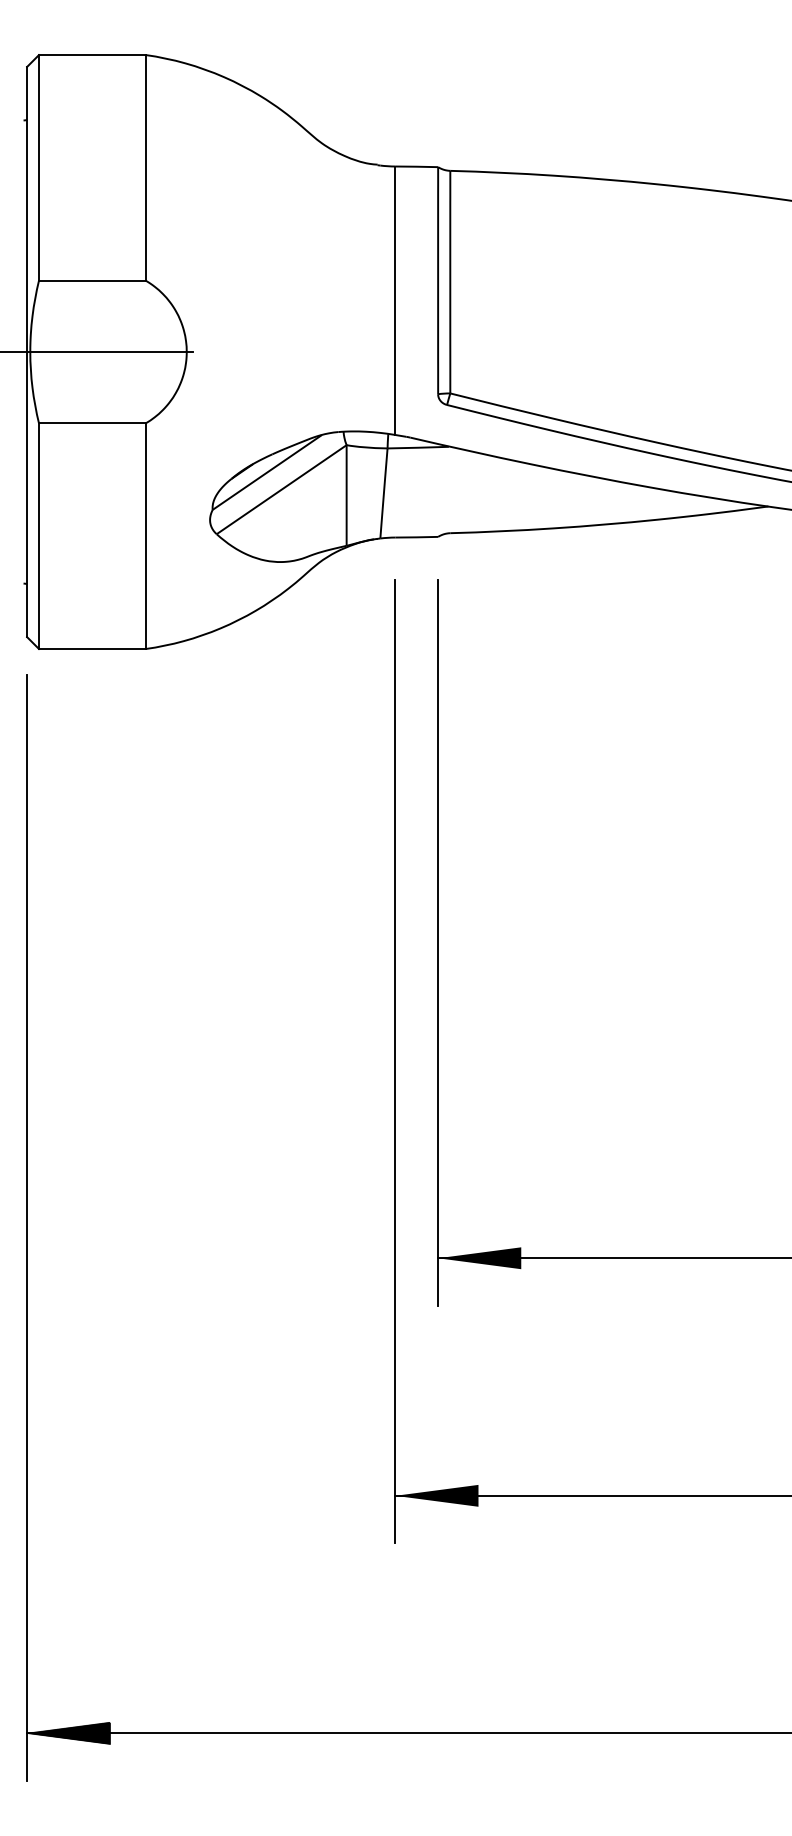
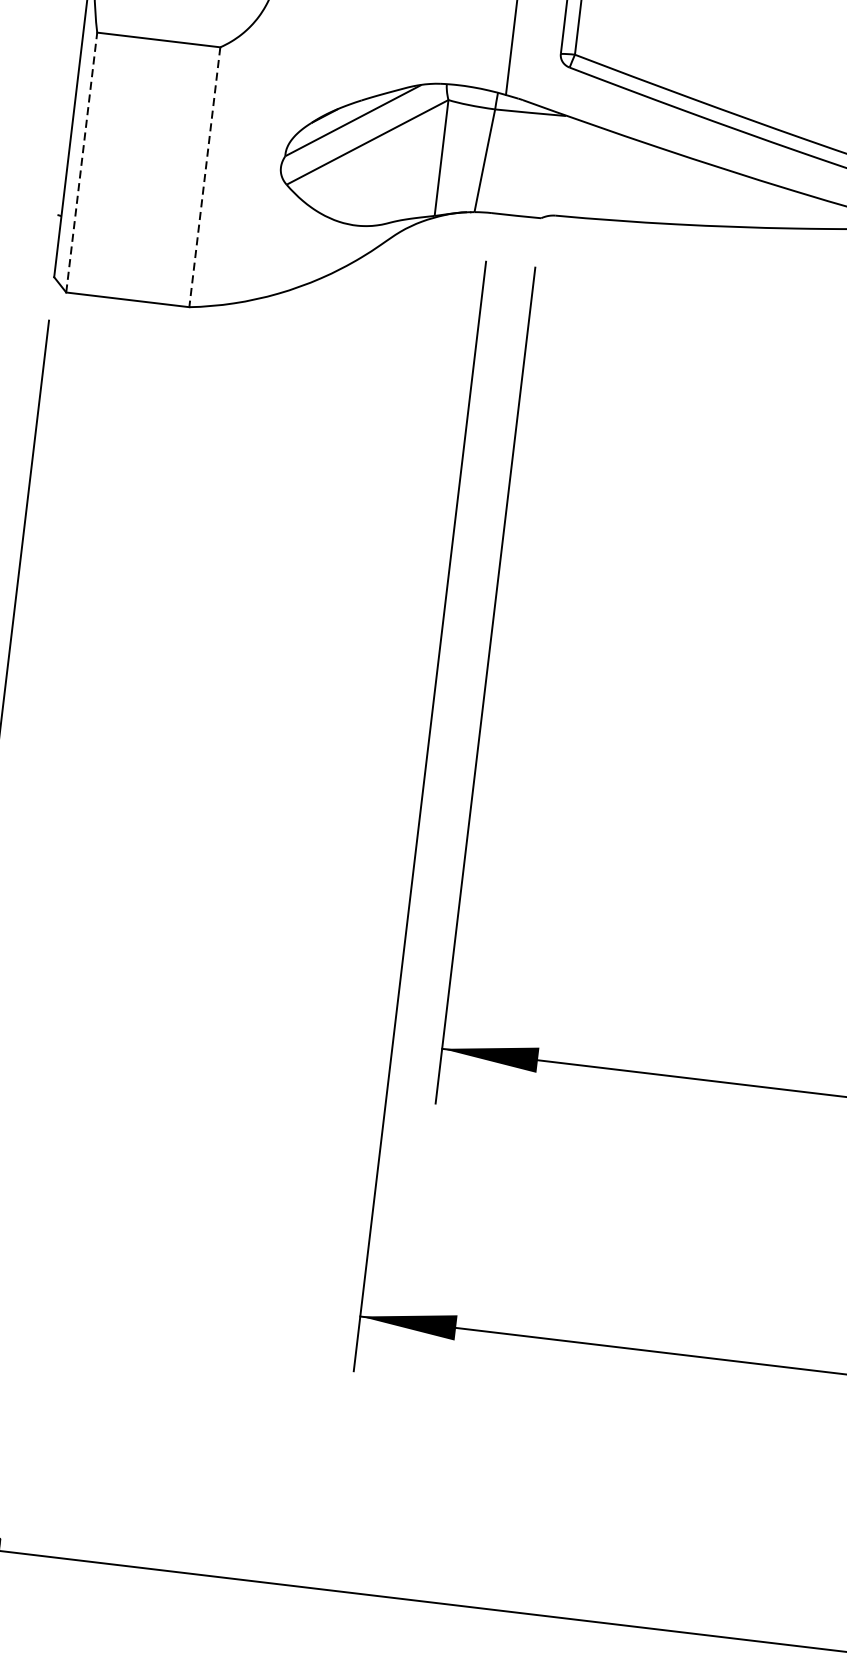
line: (38, 536) -> (81, 162), solid -> dashed
line: (145, 536) -> (204, 177), solid -> dashed

